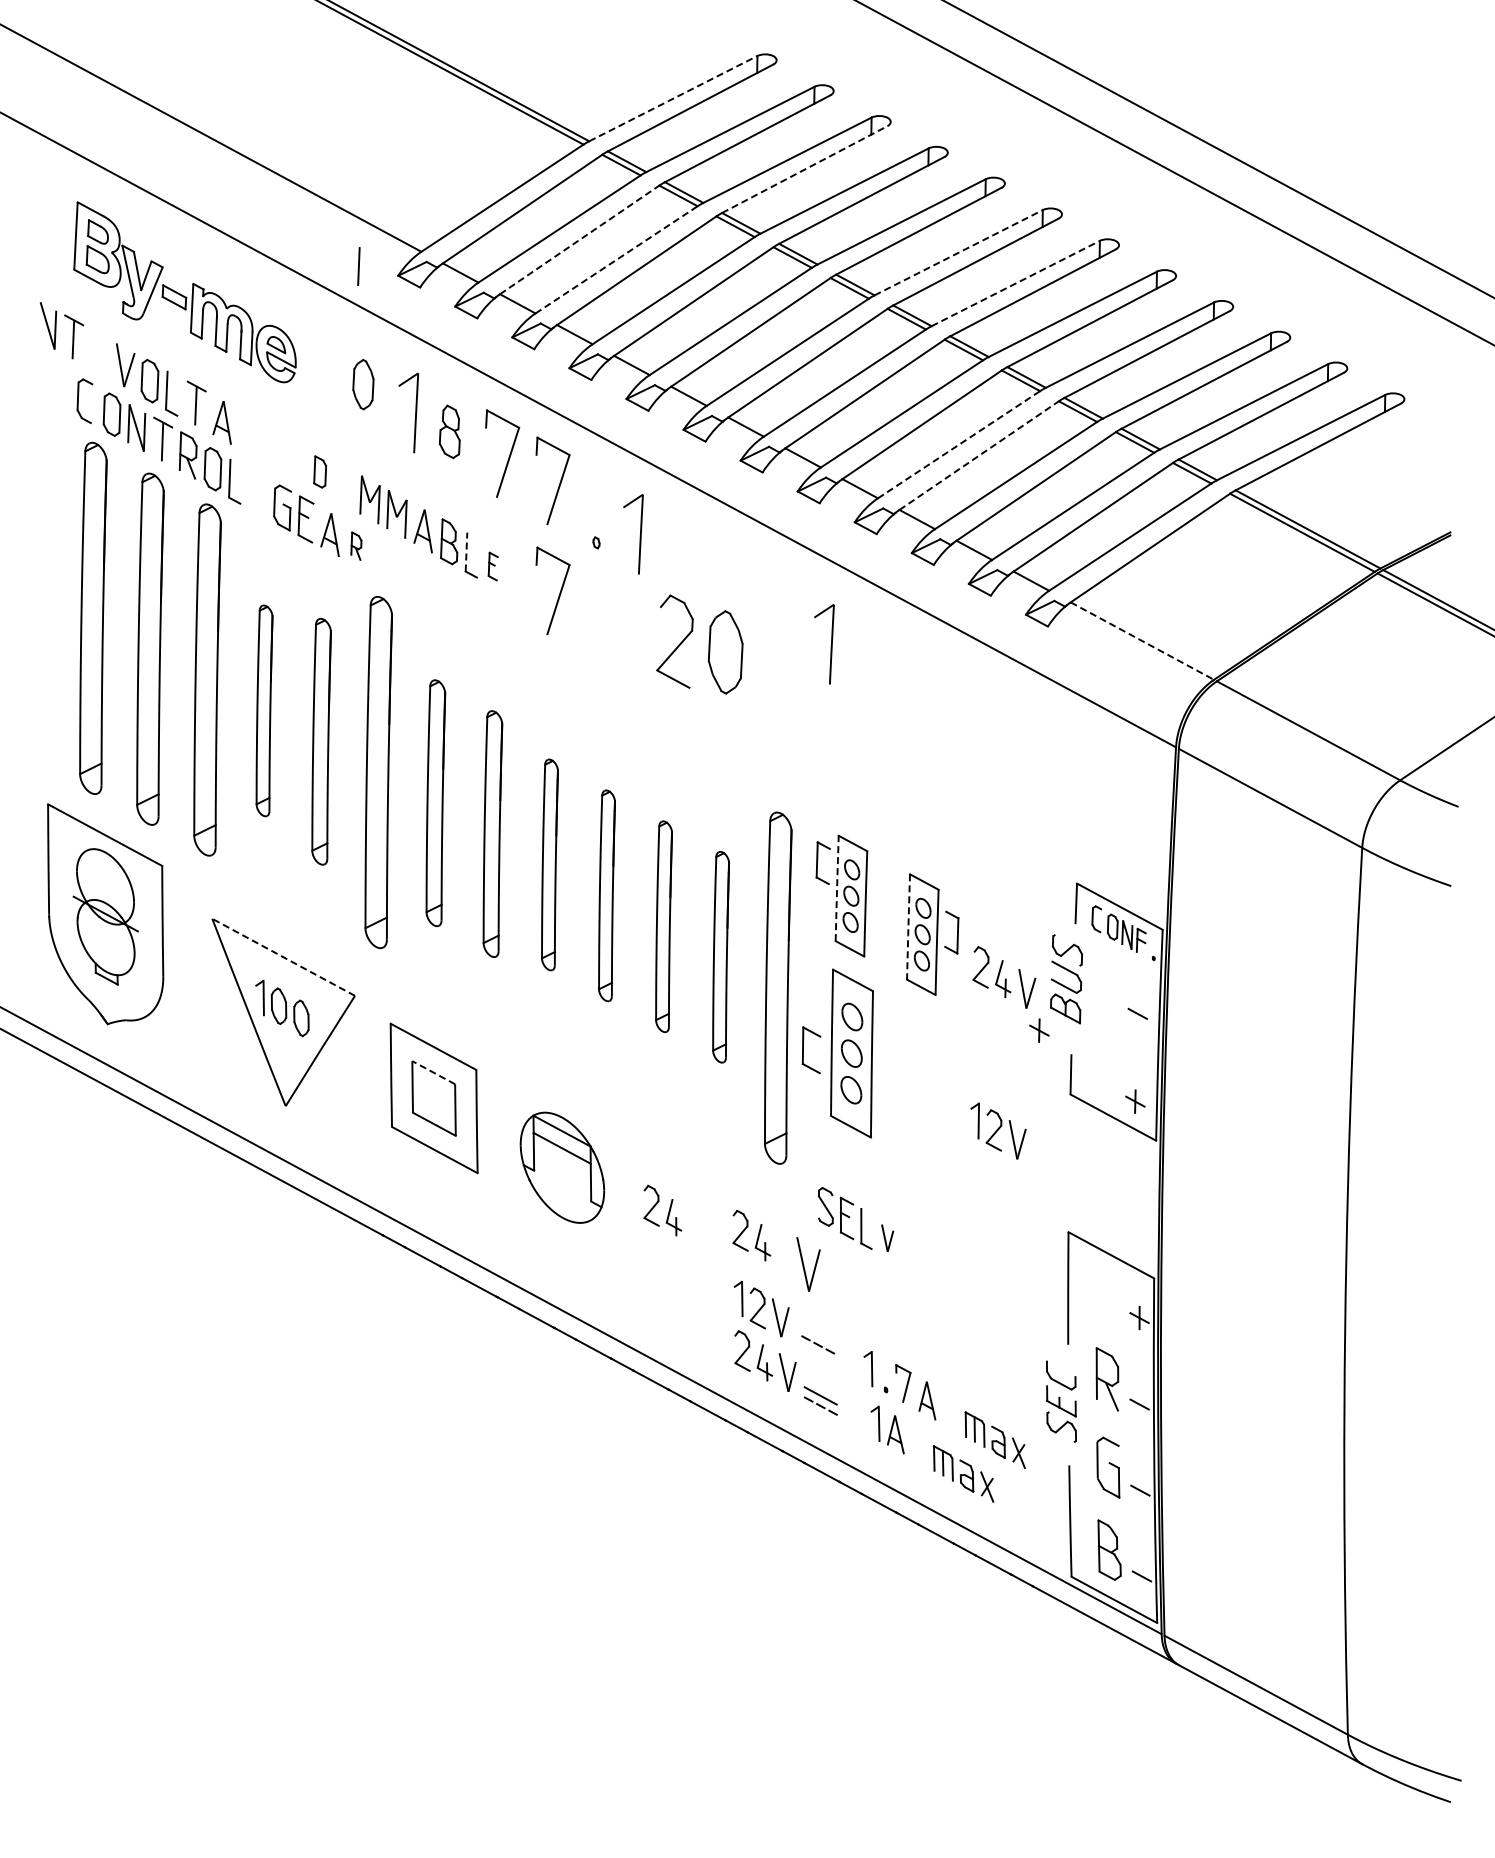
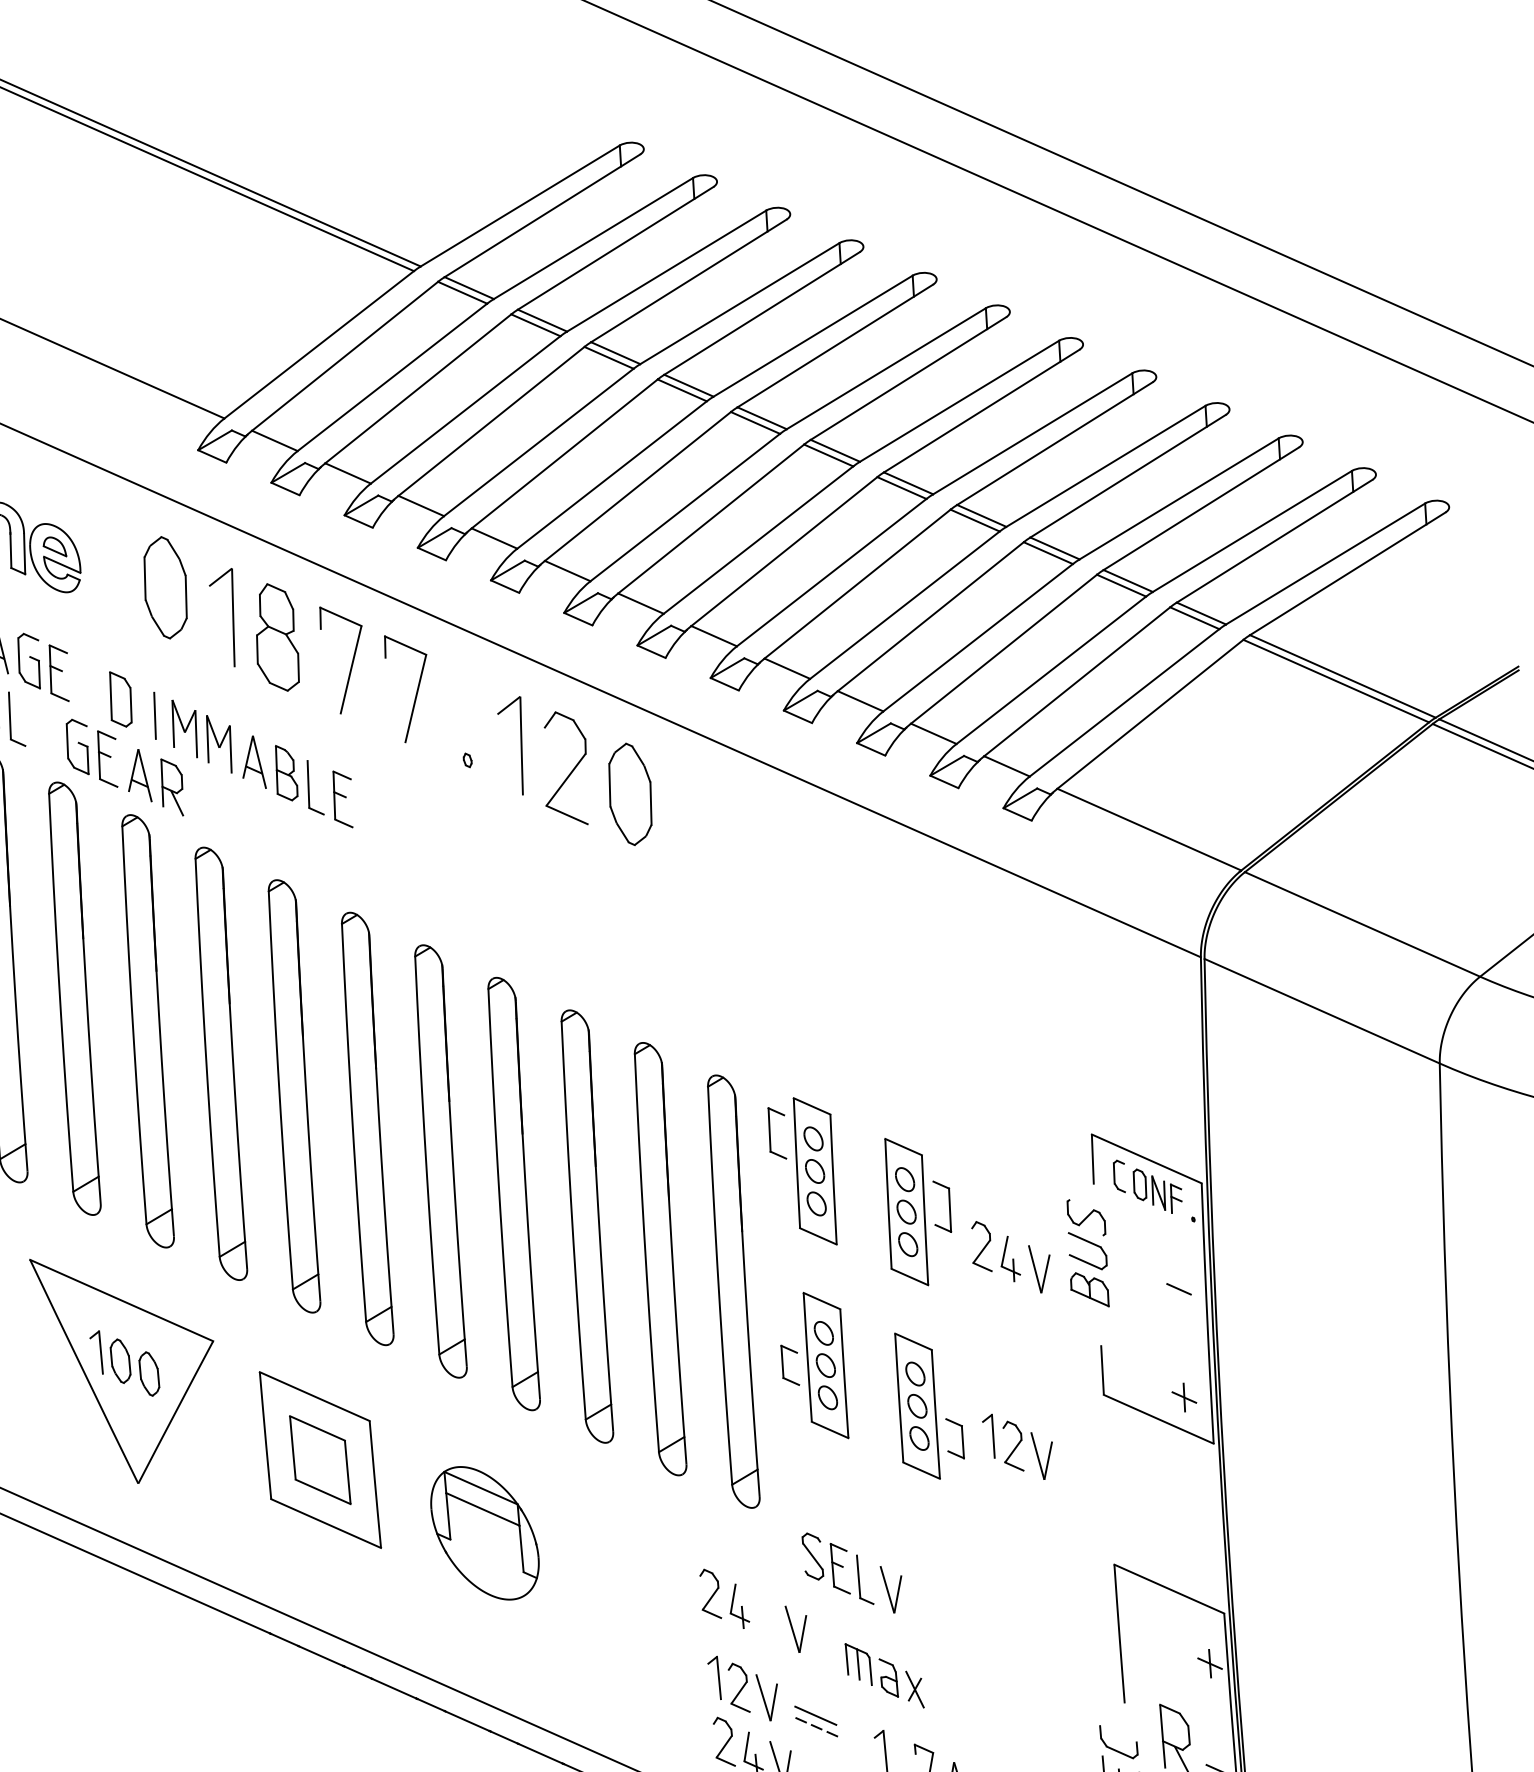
line: (673, 98) -> (520, 205), dashed -> solid
line: (805, 169) -> (689, 280), dashed -> solid
line: (580, 239) -> (419, 388), dashed -> solid
line: (959, 252) -> (887, 368), dashed -> solid
line: (617, 259) -> (466, 409), dashed -> solid
line: (358, 266) -> (154, 715), moved
line: (1016, 283) -> (960, 401), dashed -> solid
part: (363, 384) -> (165, 587), size x1.67
part: (449, 431) -> (276, 637), size x1.67
part: (259, 441) -> (43, 667), added
line: (959, 444) -> (905, 604), dashed -> solid
line: (979, 455) -> (931, 616), dashed -> solid
part: (319, 471) -> (119, 698), size x1.43
part: (356, 546) -> (172, 787), size x1.67
line: (466, 550) -> (308, 782), dashed -> solid
part: (492, 566) -> (341, 799), size x1.67
part: (559, 592) -> (426, 825), removed
part: (674, 641) -> (564, 768), moved
line: (1142, 641) -> (1149, 830), dashed -> solid
part: (830, 645) -> (765, 864), removed
part: (725, 652) -> (630, 794), moved
part: (264, 710) -> (74, 998), size x1.67
part: (321, 741) -> (147, 1031), size x1.43
part: (435, 802) -> (294, 1095), size x1.43
part: (492, 833) -> (367, 1128), size x1.43
part: (549, 864) -> (440, 1160), size x1.67
line: (837, 887) -> (797, 1162), dashed -> solid
part: (606, 895) -> (513, 1193), size x1.67
part: (663, 926) -> (586, 1226), size x1.67
line: (908, 927) -> (888, 1204), dashed -> solid
part: (720, 956) -> (659, 1258), size x1.67
line: (283, 957) -> (121, 1300), dashed -> solid
part: (1039, 1030) -> (1059, 1319), removed
part: (838, 1053) -> (814, 1366), size x0.71
line: (433, 1072) -> (317, 1428), dashed -> solid
part: (929, 1092) -> (929, 1405), added
part: (662, 1210) -> (612, 1576), removed
part: (887, 1237) -> (891, 1588), size x1.43
part: (808, 1264) -> (797, 1629), size x0.71
part: (875, 1307) -> (883, 1675), added
line: (818, 1335) -> (816, 1715), added

